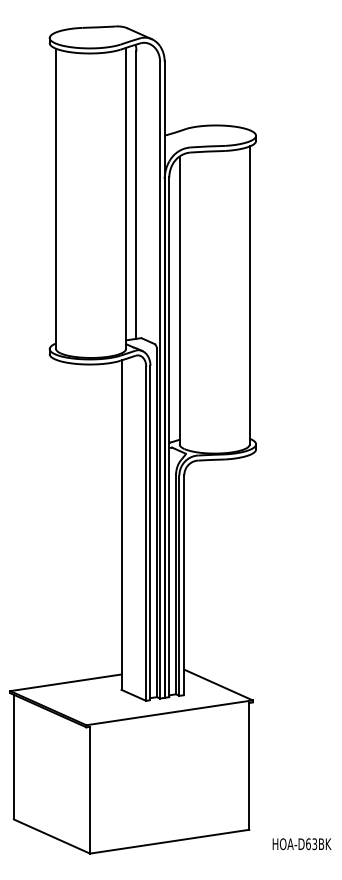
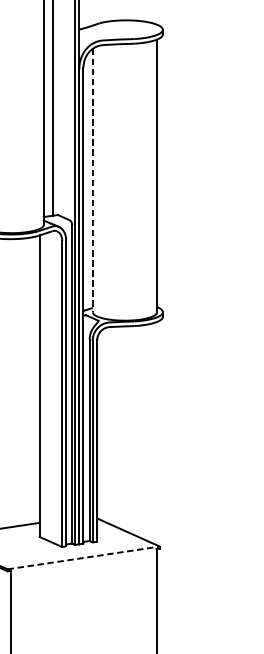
line: (179, 301) -> (92, 181), solid -> dashed
line: (170, 712) -> (84, 557), solid -> dashed

